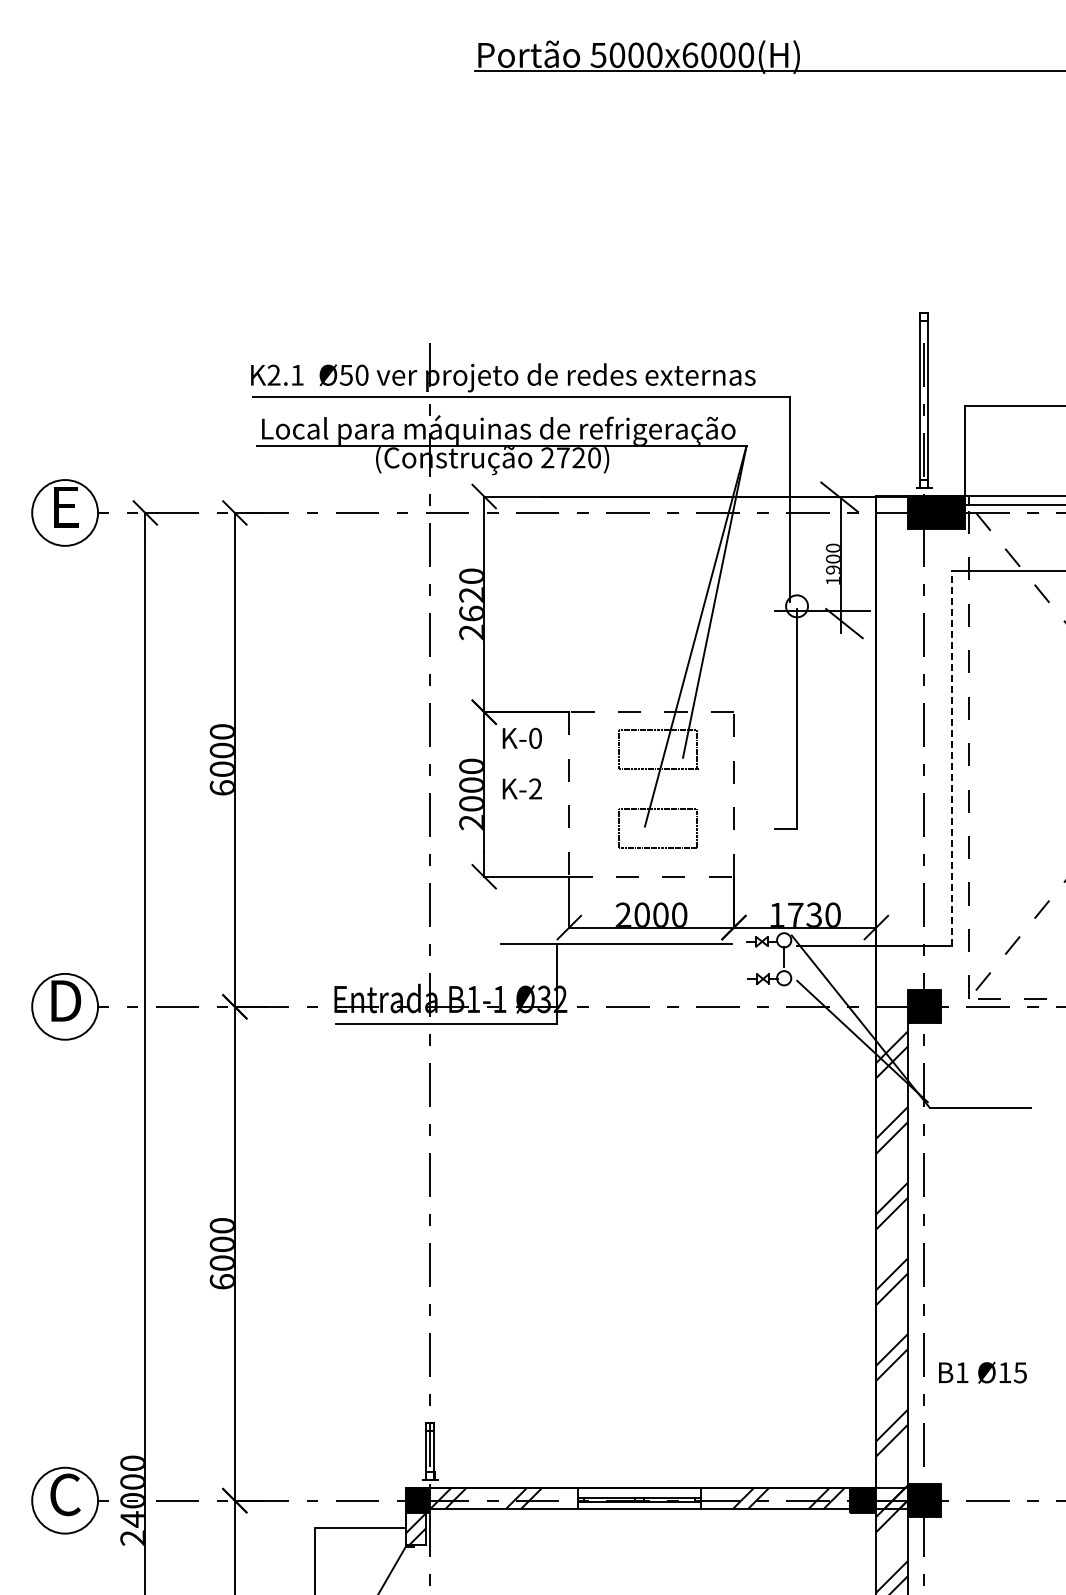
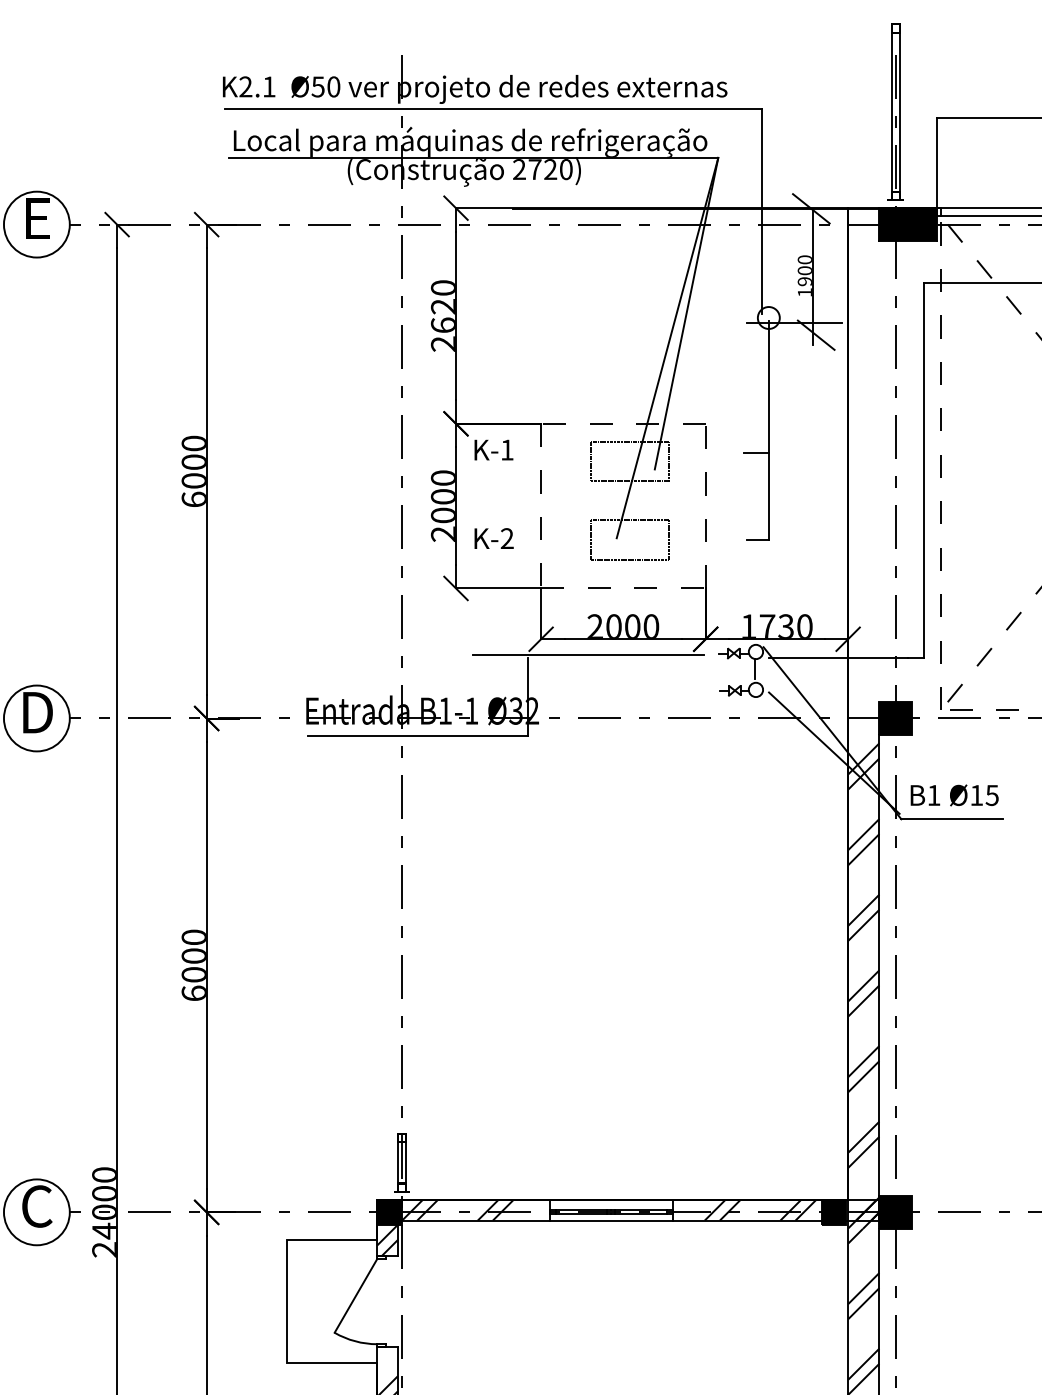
text: (535, 738) -> (507, 450), K-0 -> K-1
line: (784, 741) -> (756, 453), added
line: (952, 758) -> (924, 470), dashed -> solid
text: (521, 788) -> (493, 538), moved
text: (982, 1372) -> (954, 795), moved

